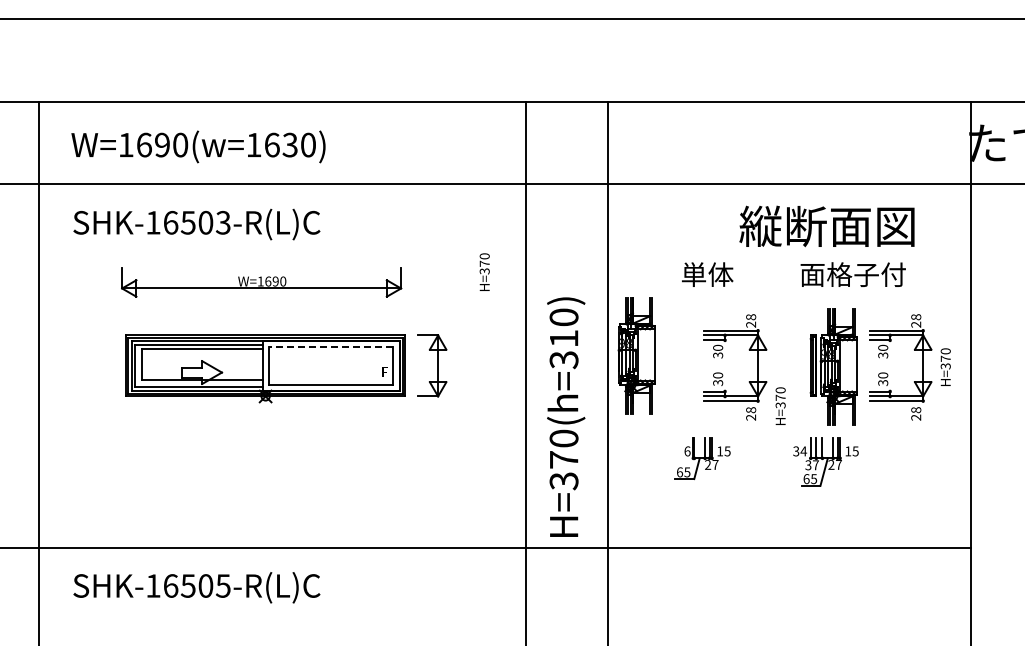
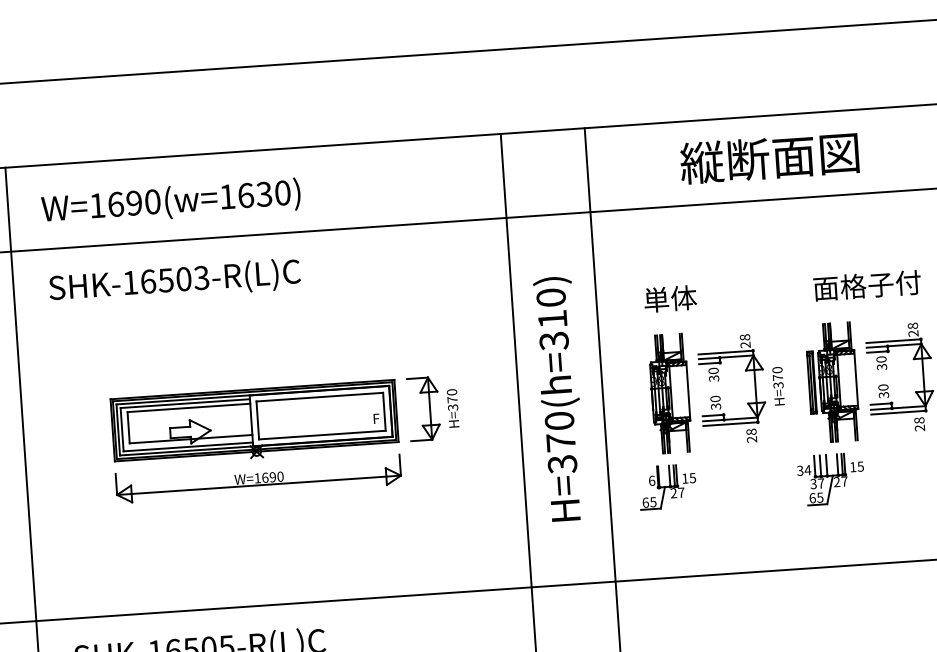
text: (826, 226) -> (768, 158), moved
text: (484, 271) -> (452, 407), moved
text: (707, 274) -> (670, 298), moved
text: (852, 274) -> (866, 285), moved
part: (261, 282) -> (258, 479), moved
line: (330, 347) -> (319, 397), dashed -> solid
part: (636, 355) -> (669, 392), moved
text: (780, 405) -> (778, 385), moved
text: (566, 416) -> (560, 398), moved
part: (702, 458) -> (667, 487), moved

